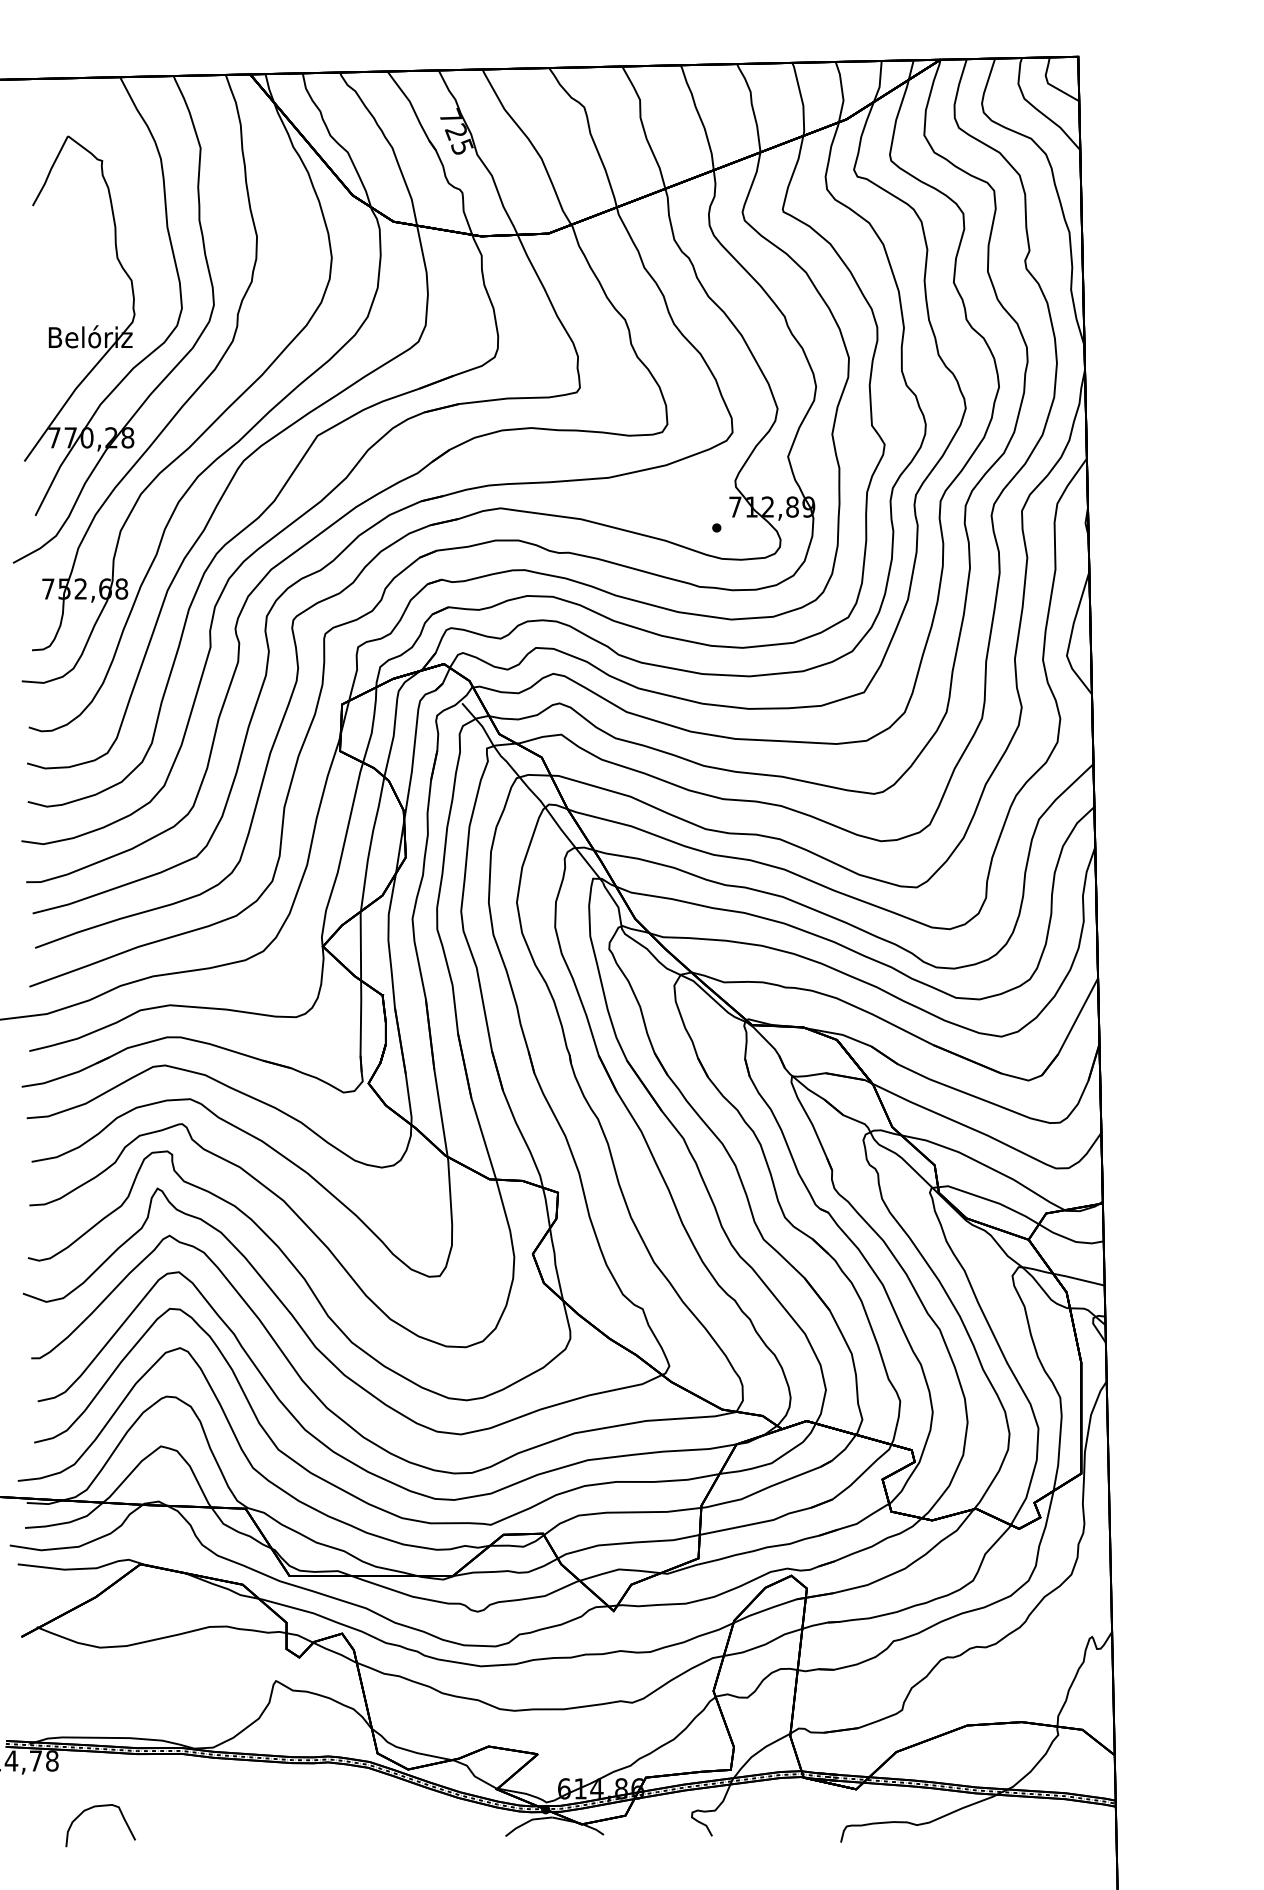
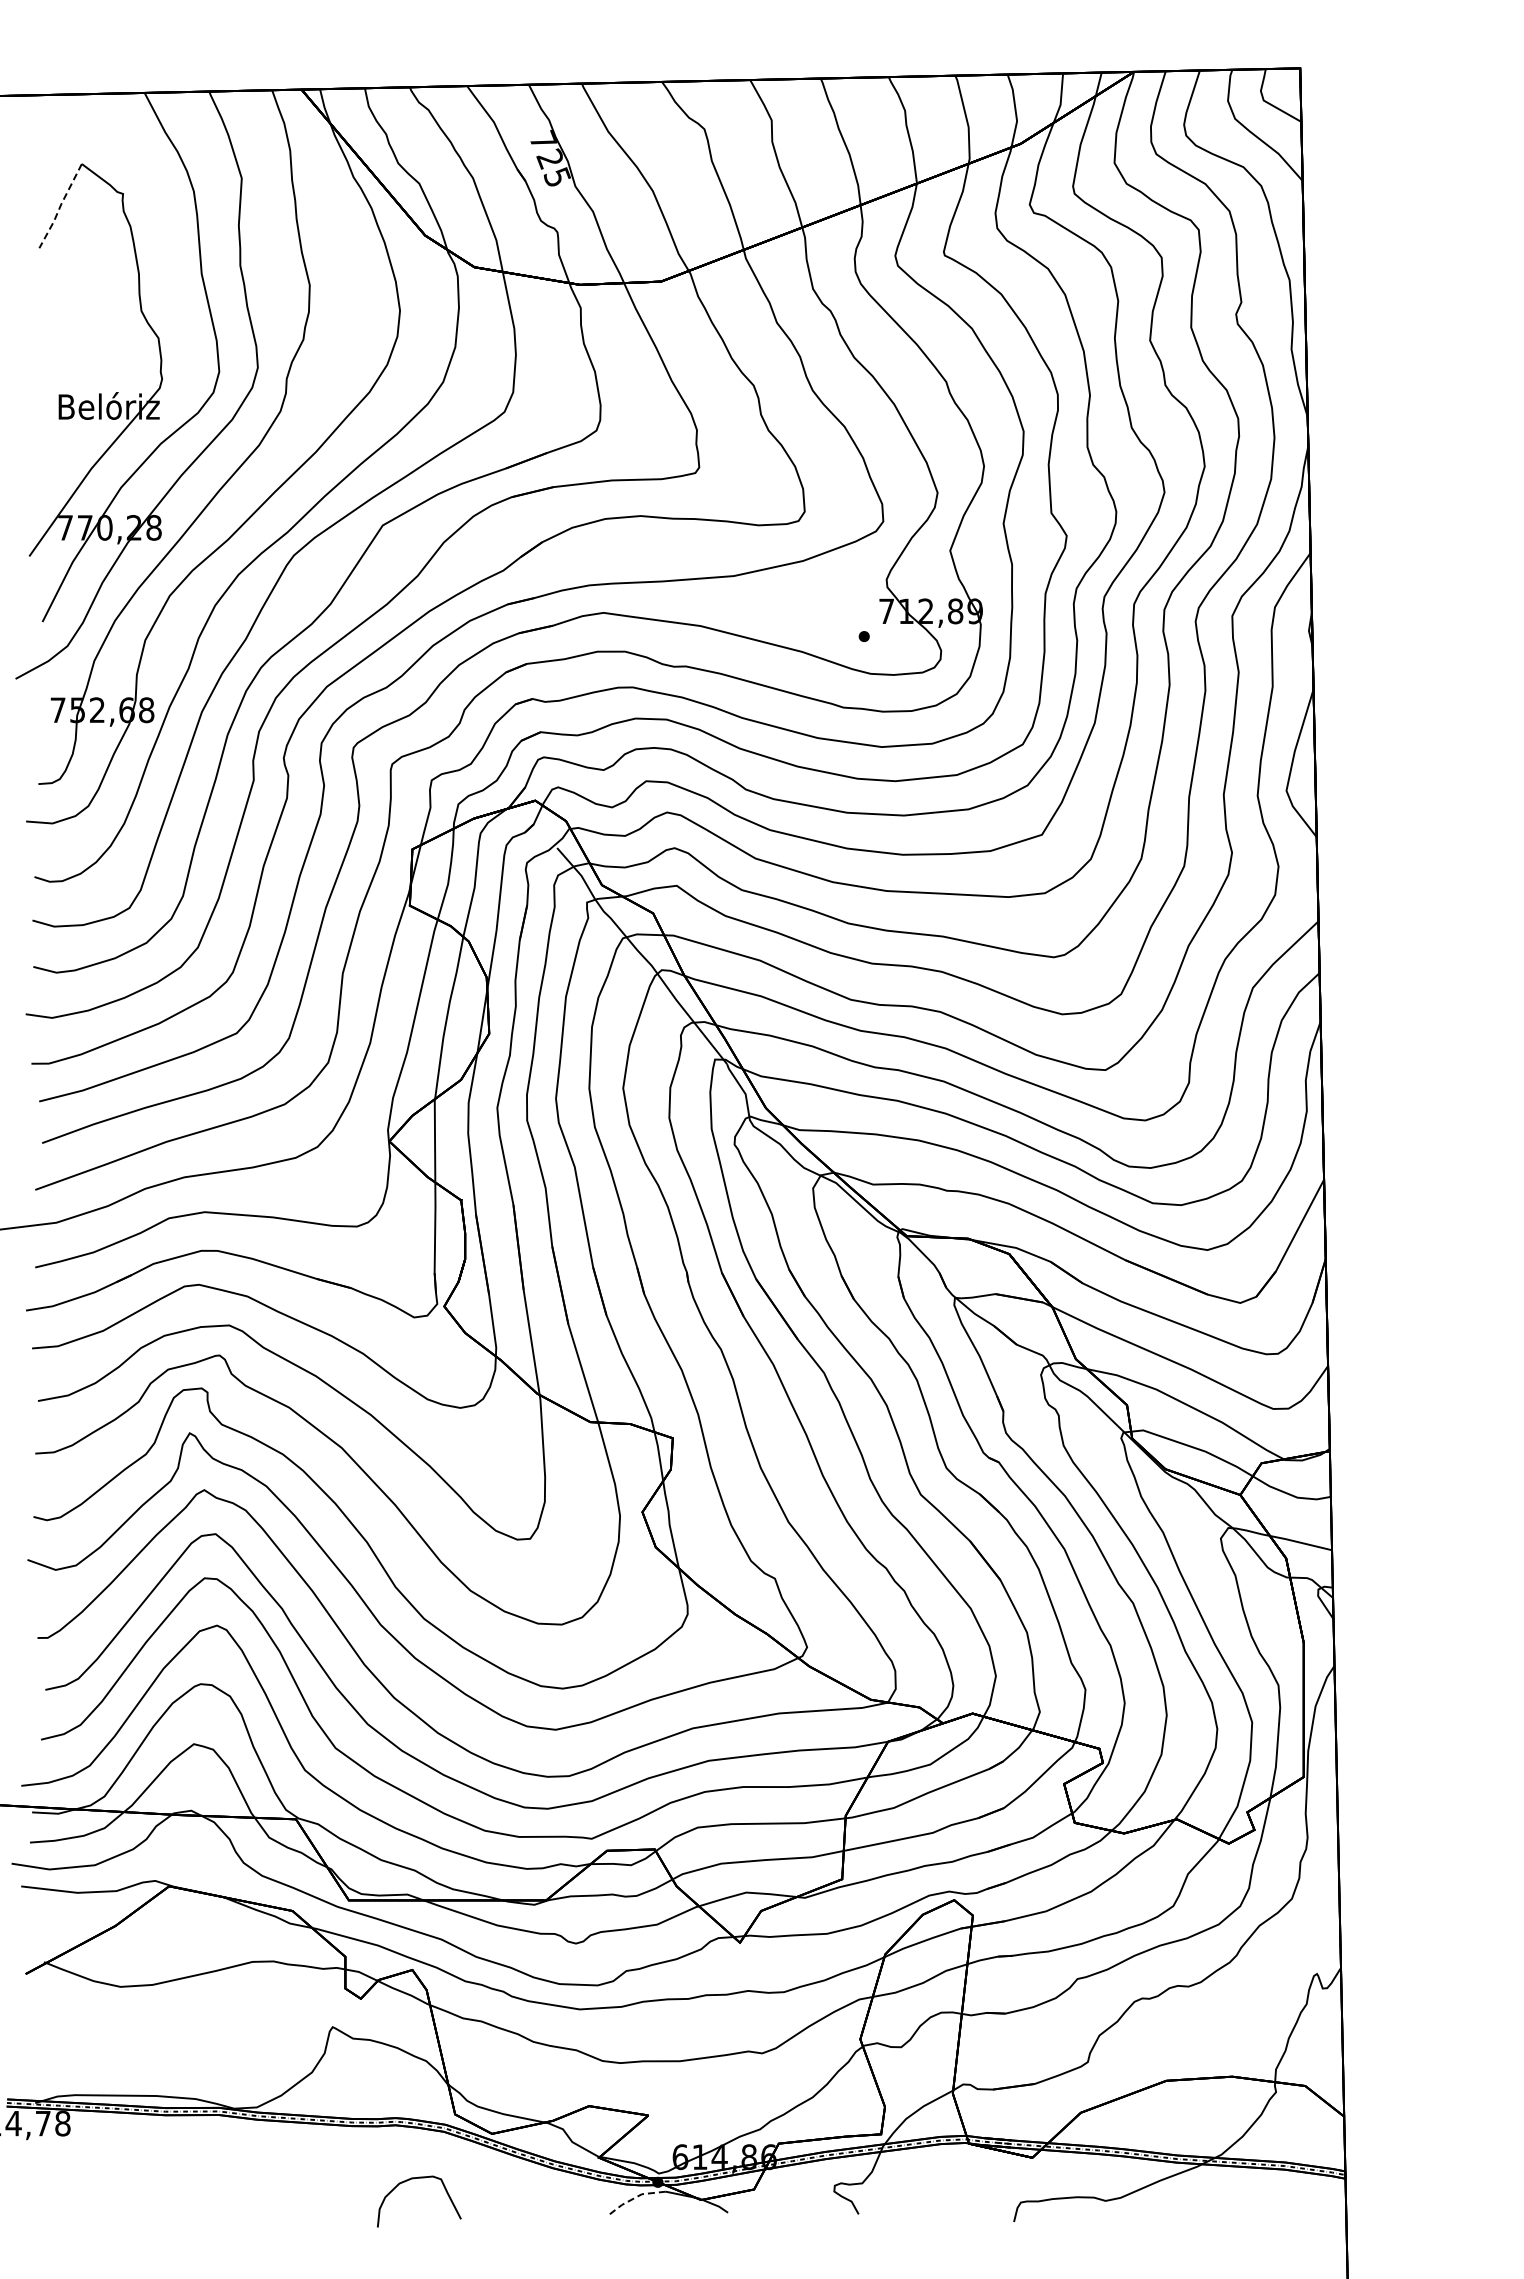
line: (50, 171) -> (60, 206), solid -> dashed
curve: (96, 1807) -> (414, 2179), moved
line: (527, 1822) -> (635, 2197), solid -> dashed

